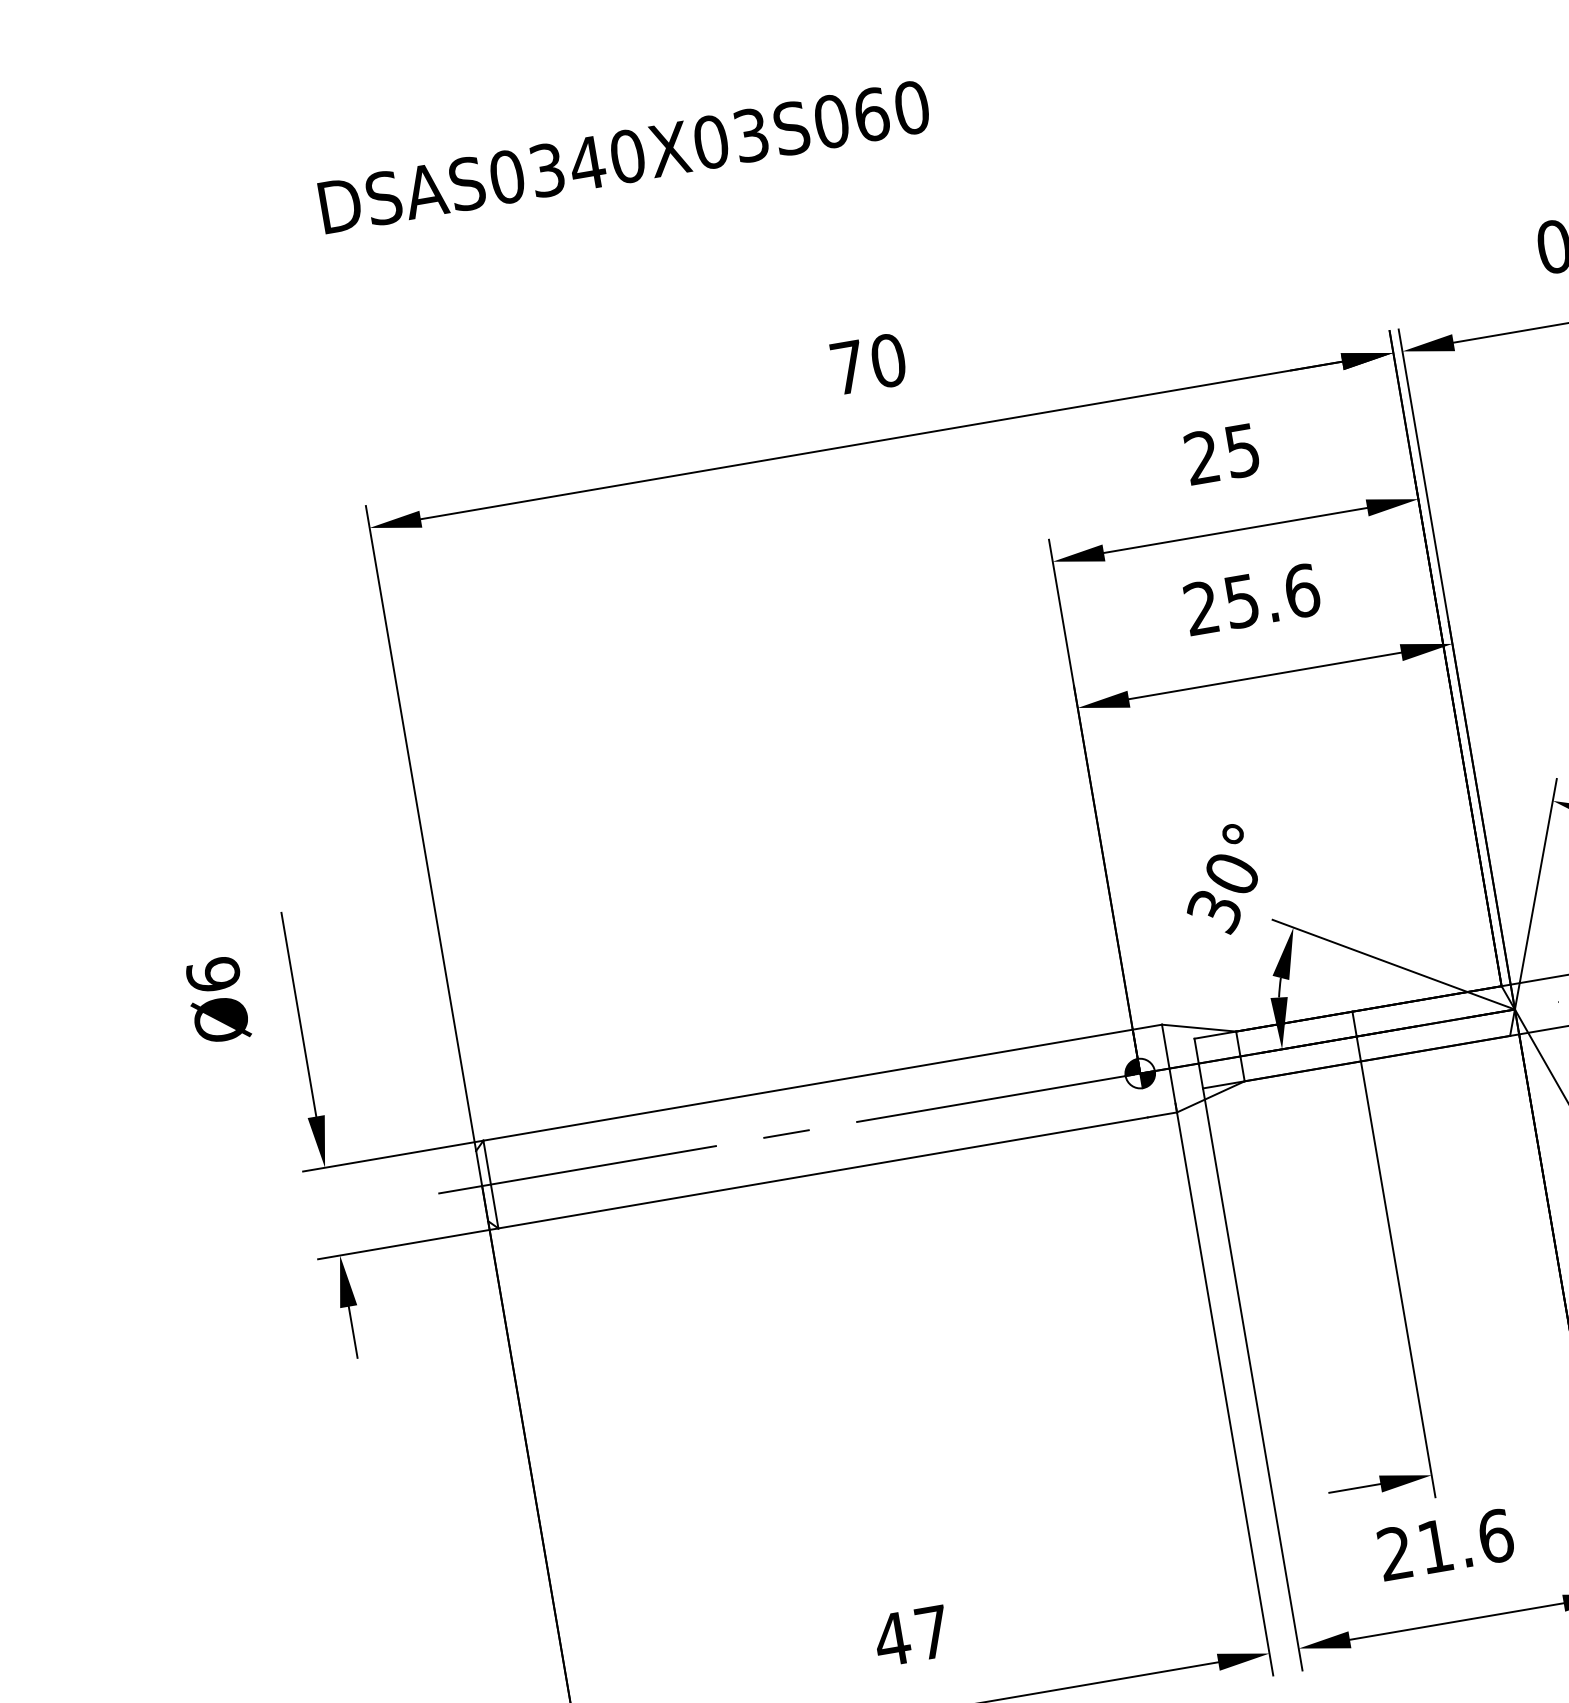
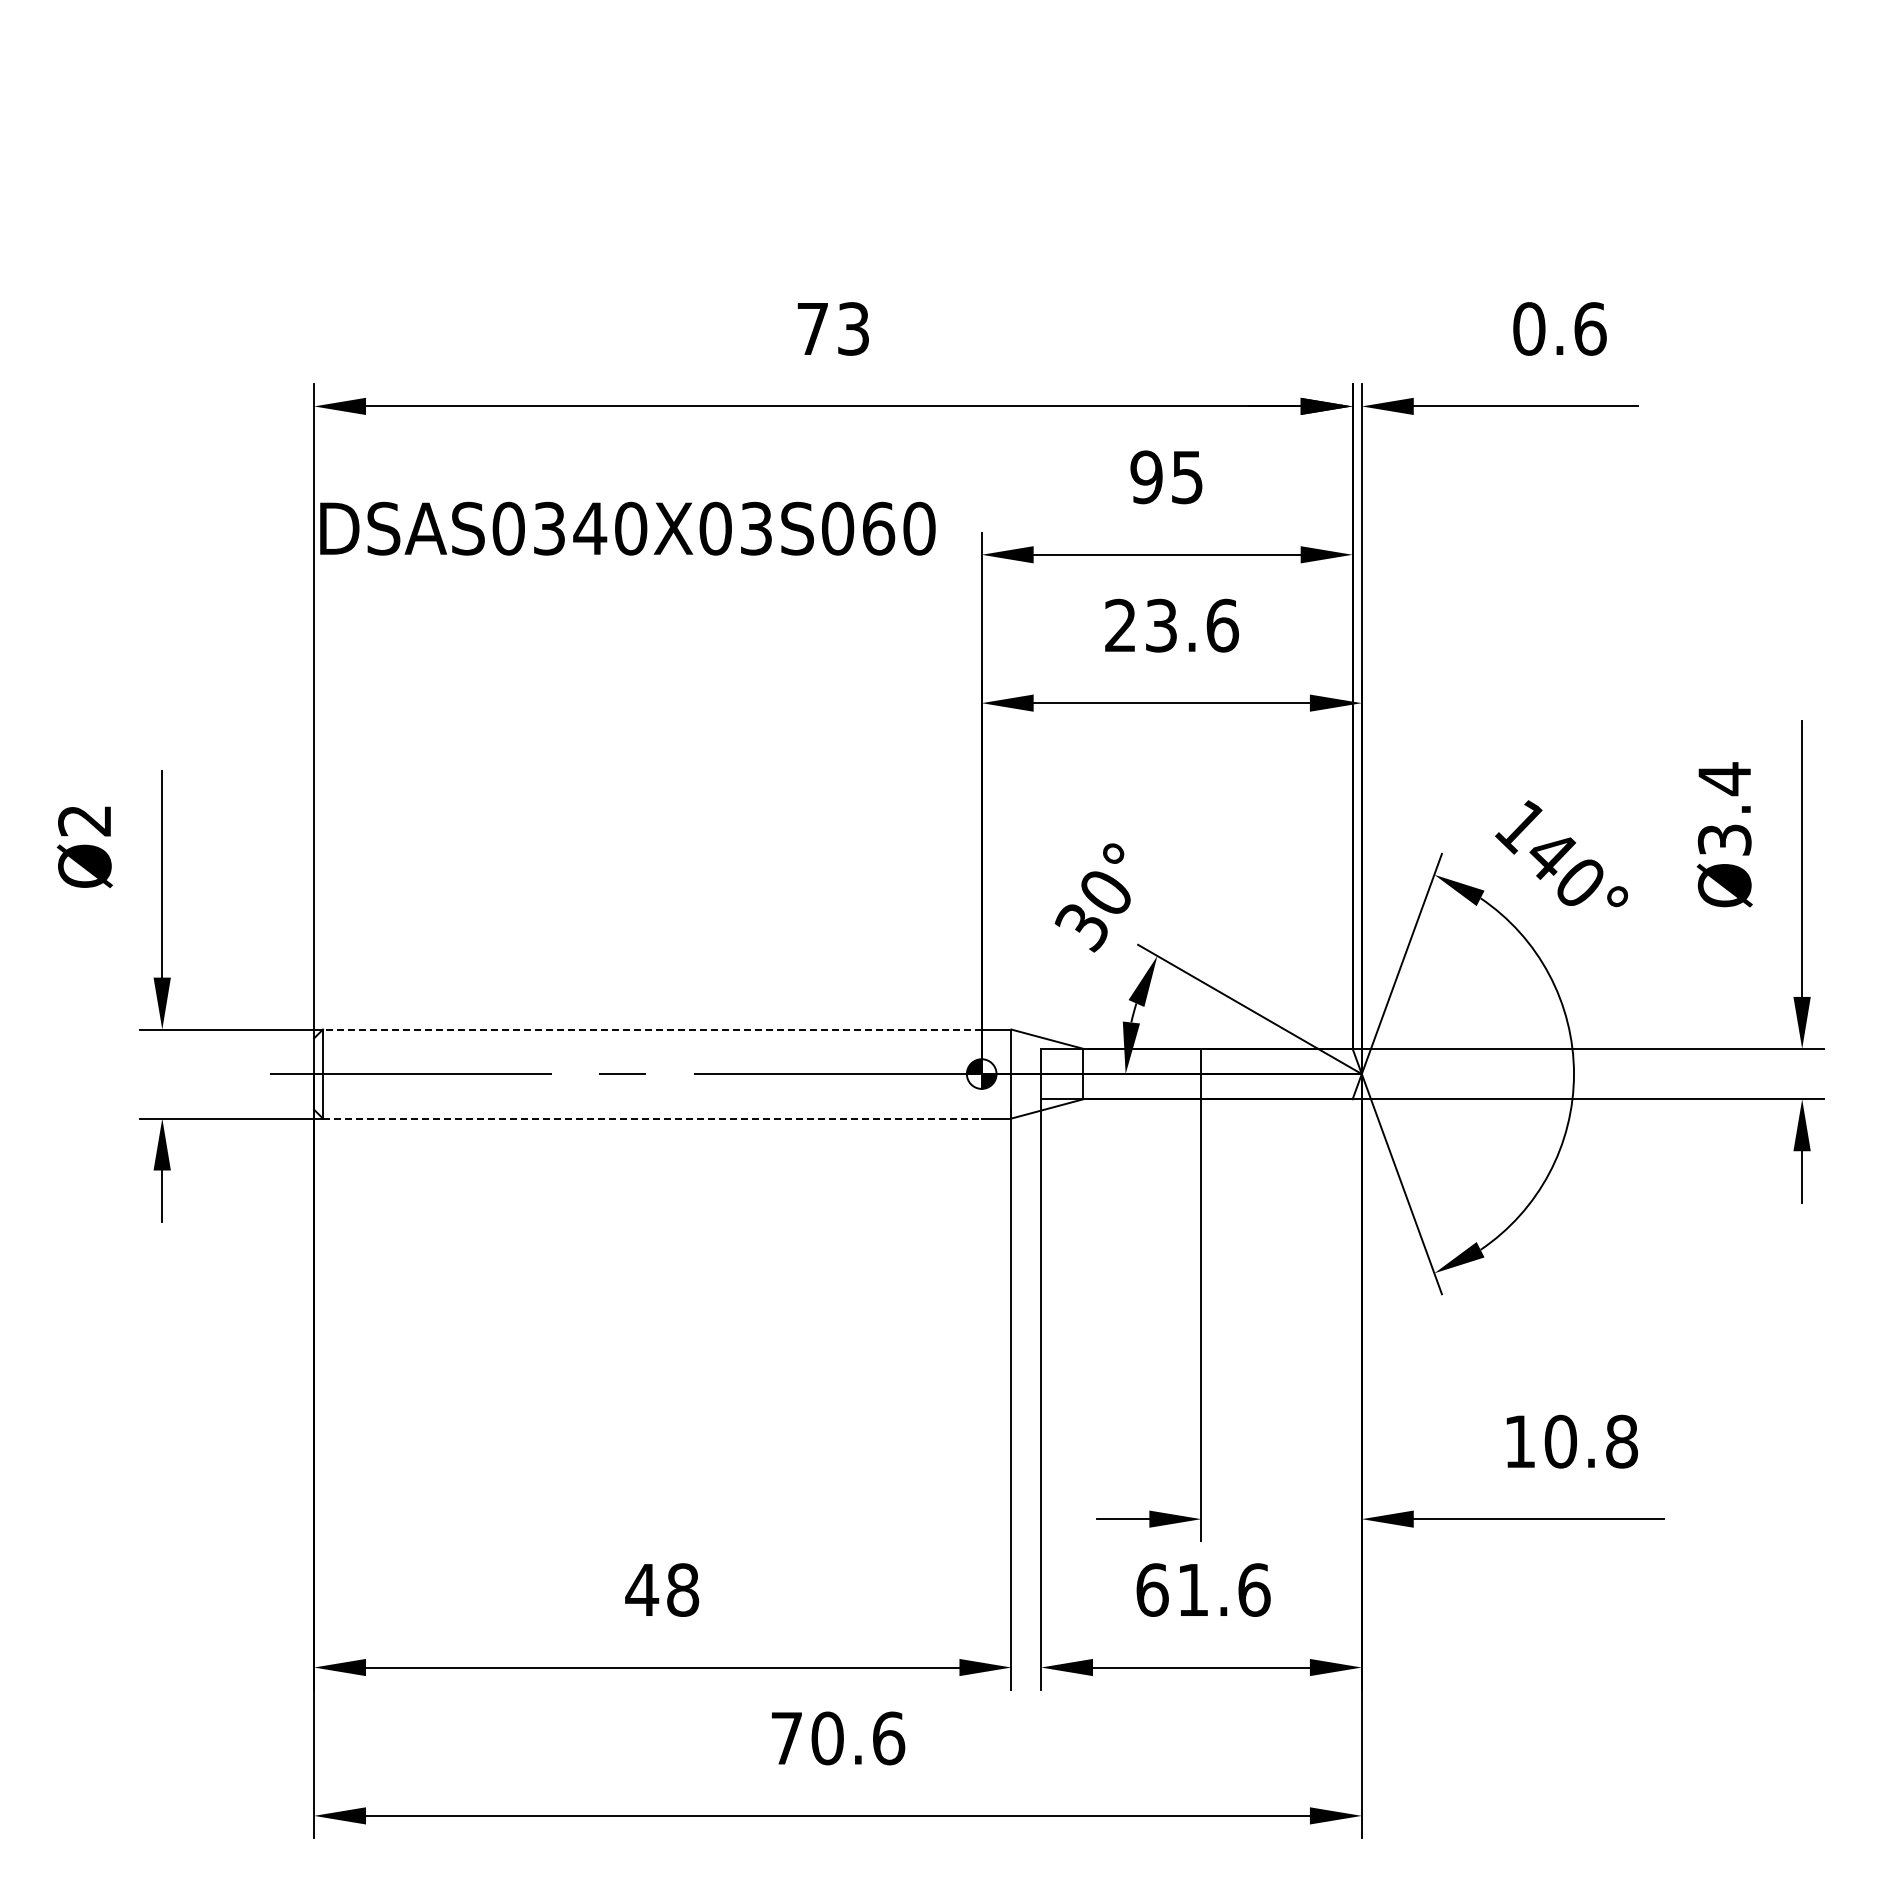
text: (624, 156) -> (627, 528), moved
text: (888, 360) -> (853, 328), 70 -> 73
text: (1202, 457) -> (1146, 477), 25 -> 95
text: (1241, 600) -> (1161, 624), 25.6 -> 23.6
text: (213, 974) -> (84, 820), Ø6 -> Ø2
line: (807, 1085) -> (651, 1029), solid -> dashed
line: (823, 1172) -> (652, 1118), solid -> dashed
text: (1395, 1552) -> (1152, 1589), 21.6 -> 61.6
text: (933, 1631) -> (683, 1589), 47 -> 48

